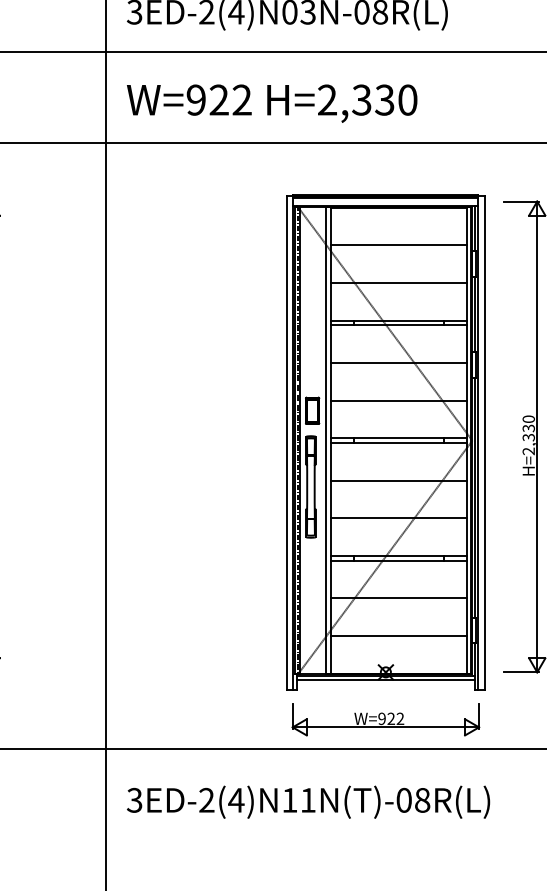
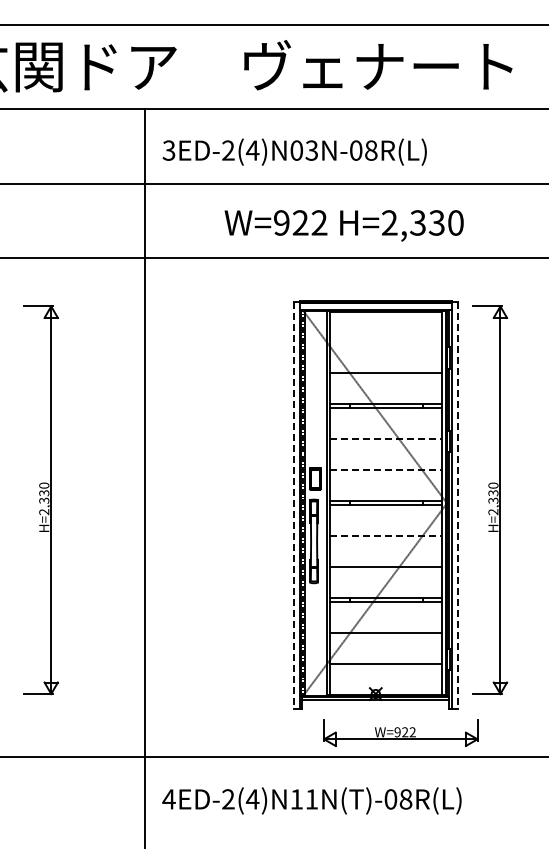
text: (271, 103) -> (343, 225), moved
line: (398, 245) -> (386, 342), removed
line: (398, 363) -> (386, 439), solid -> dashed
line: (398, 400) -> (386, 470), solid -> dashed
line: (287, 443) -> (294, 505), solid -> dashed
line: (485, 443) -> (457, 505), solid -> dashed
line: (398, 480) -> (386, 536), solid -> dashed
part: (385, 719) -> (400, 732), moved
text: (134, 800) -> (168, 799), 3ED-2(4)N11N(T)-08R(L) -> 4ED-2(4)N11N(T)-08R(L)

